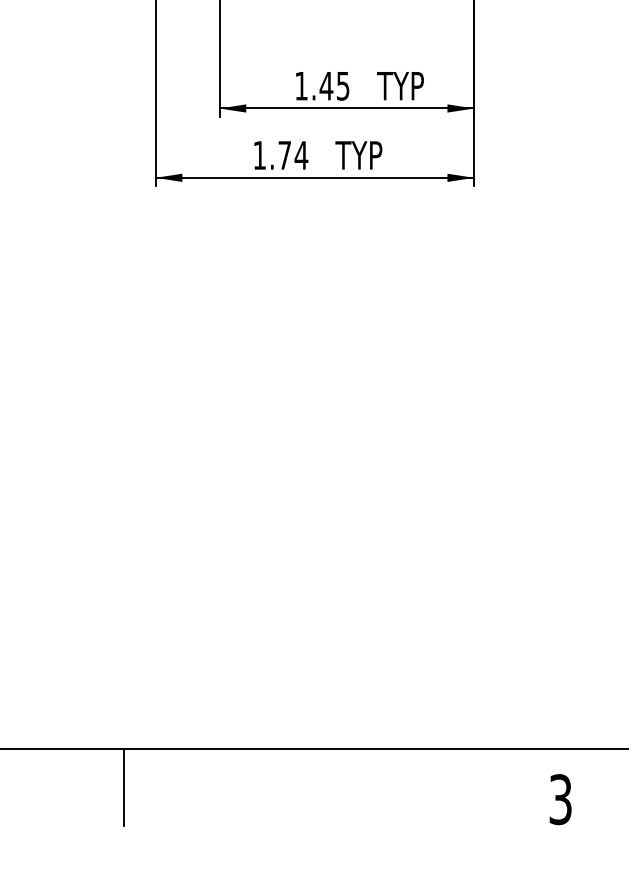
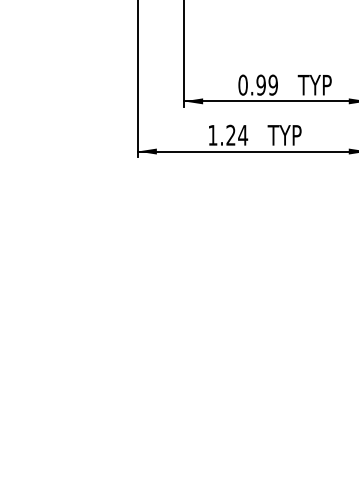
text: (322, 85) -> (258, 84), 1.45 -> 0.99
text: (284, 154) -> (230, 134), 1.74 -> 1.24

